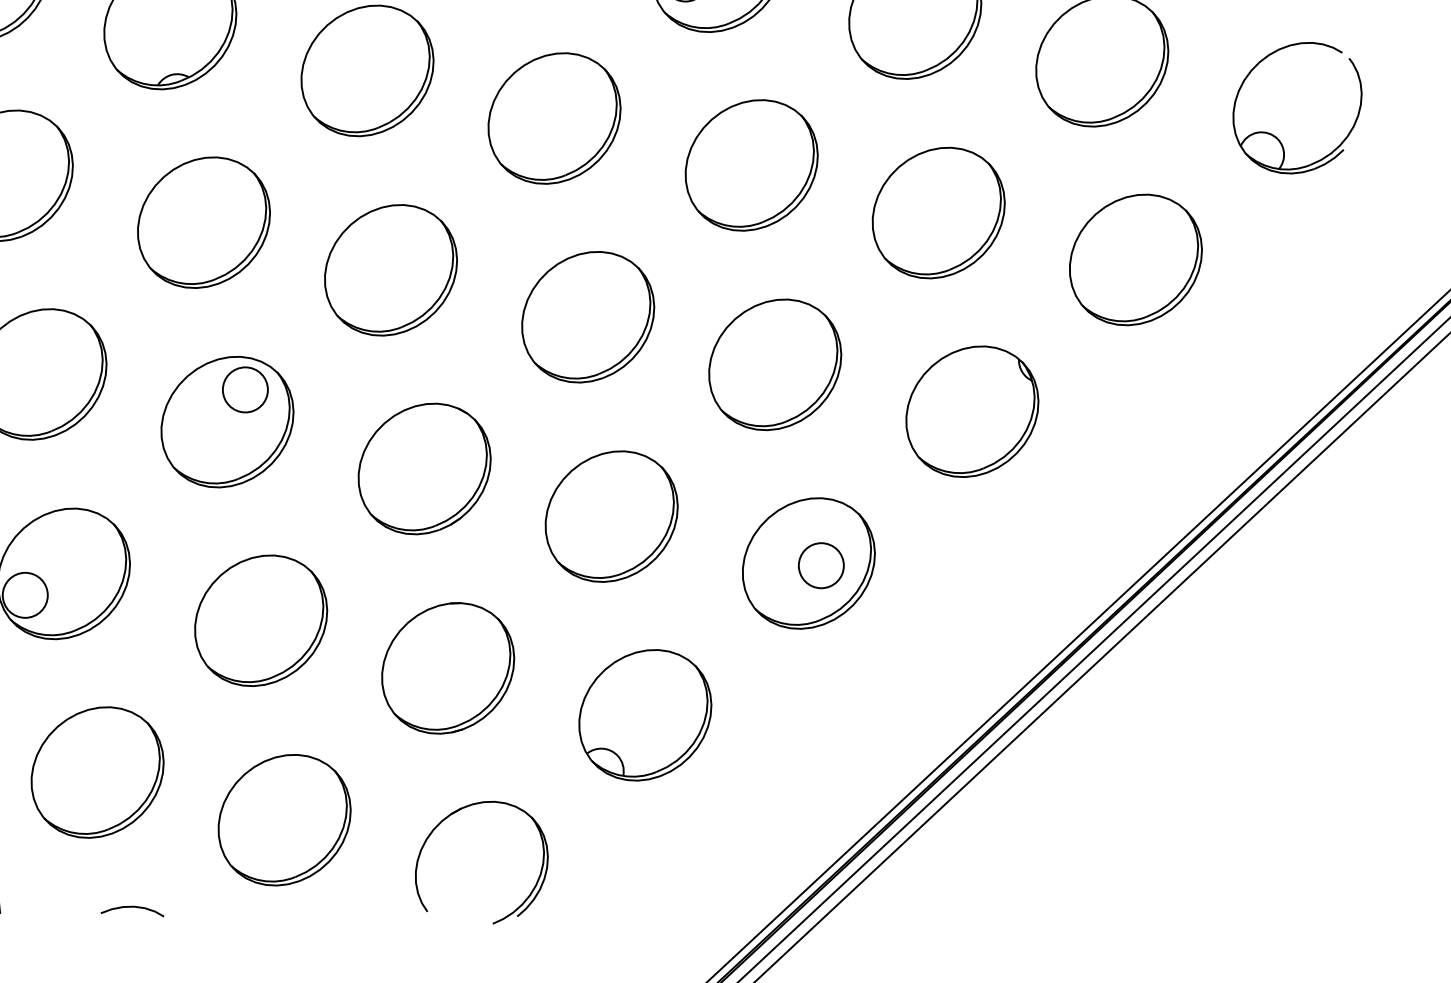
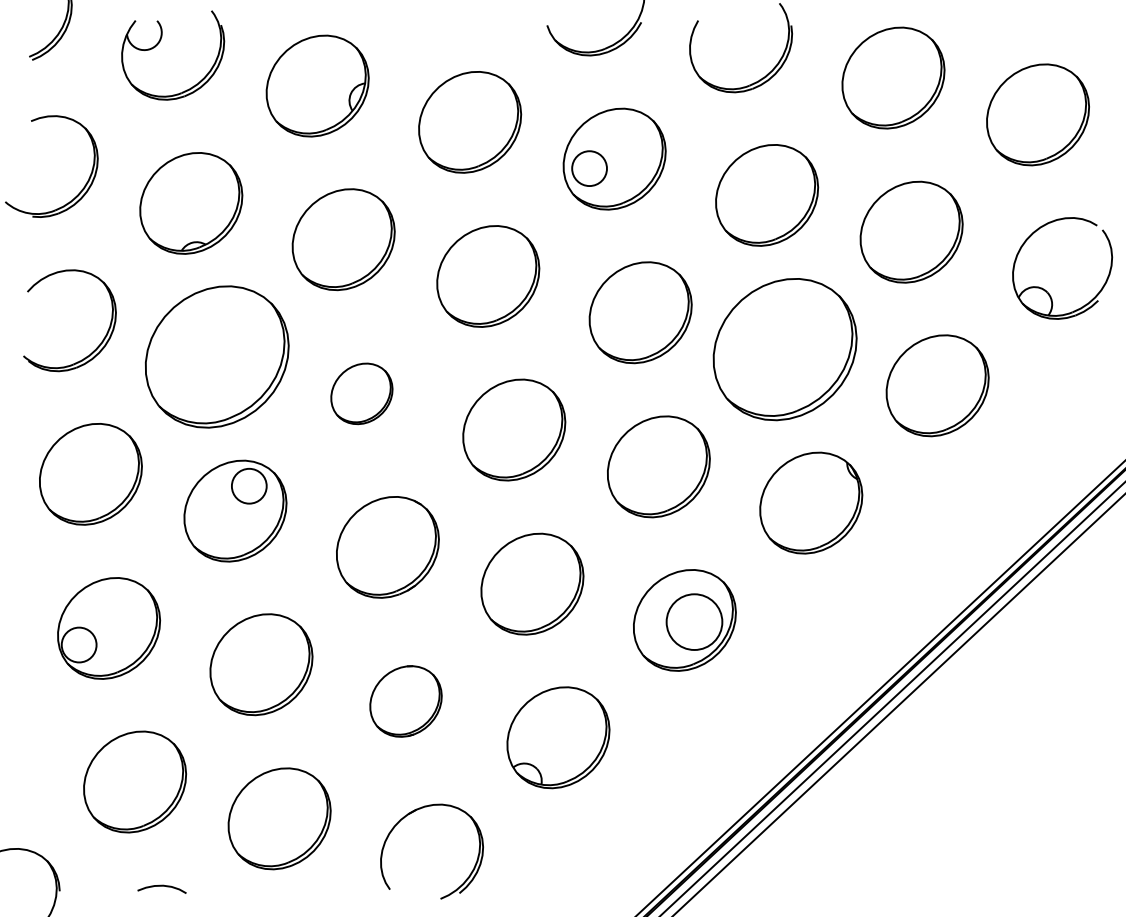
part: (939, 213) -> (785, 349), size x1.4
part: (204, 222) -> (217, 356), size x1.4
part: (390, 269) -> (361, 393), size x0.6
circle: (821, 564) -> (694, 621), size x1.6
part: (447, 668) -> (405, 701), size x0.7

